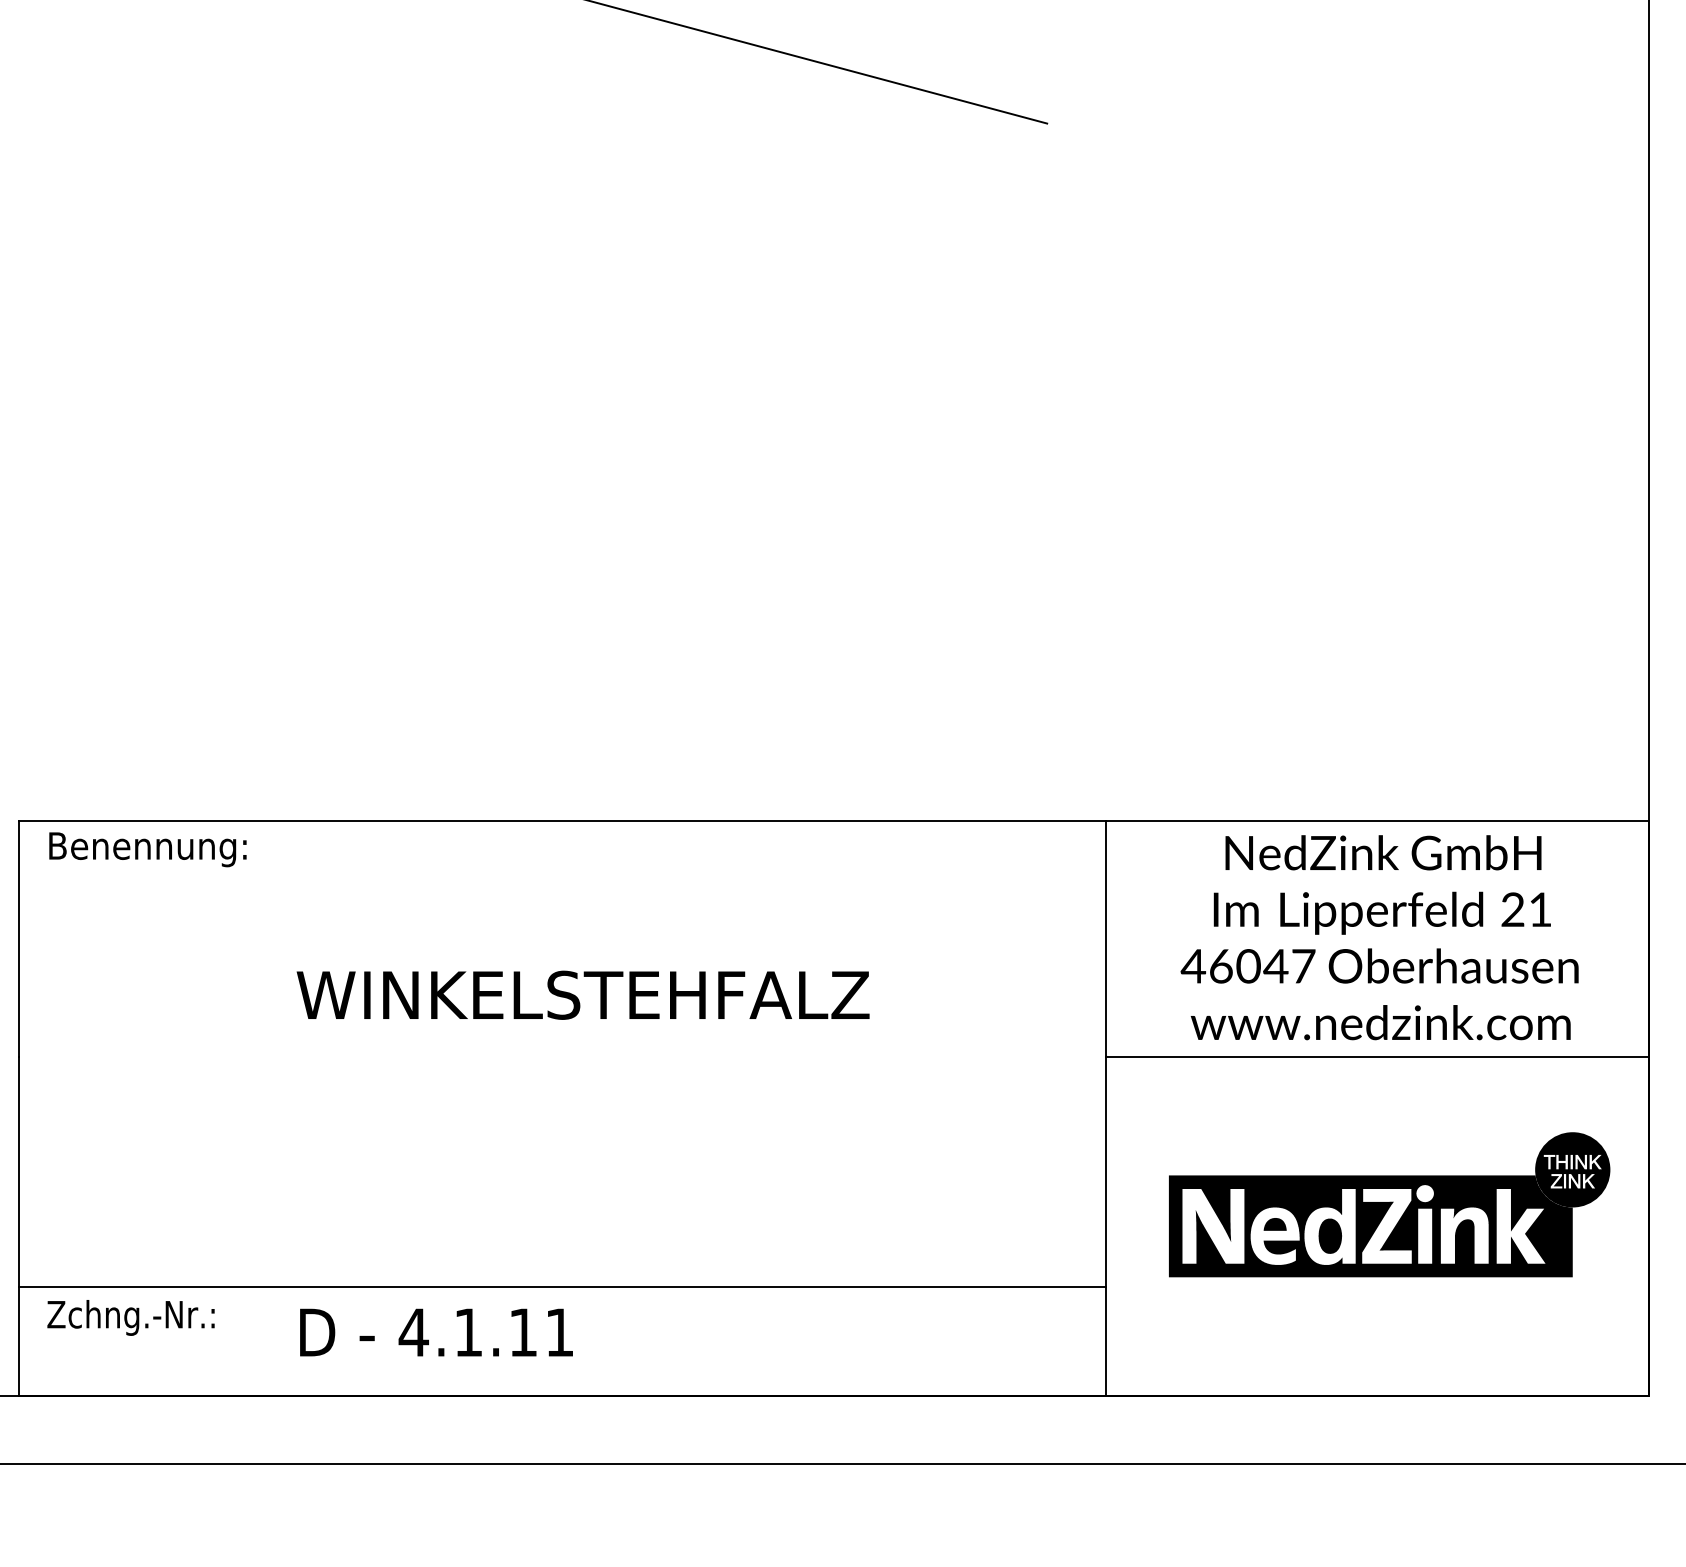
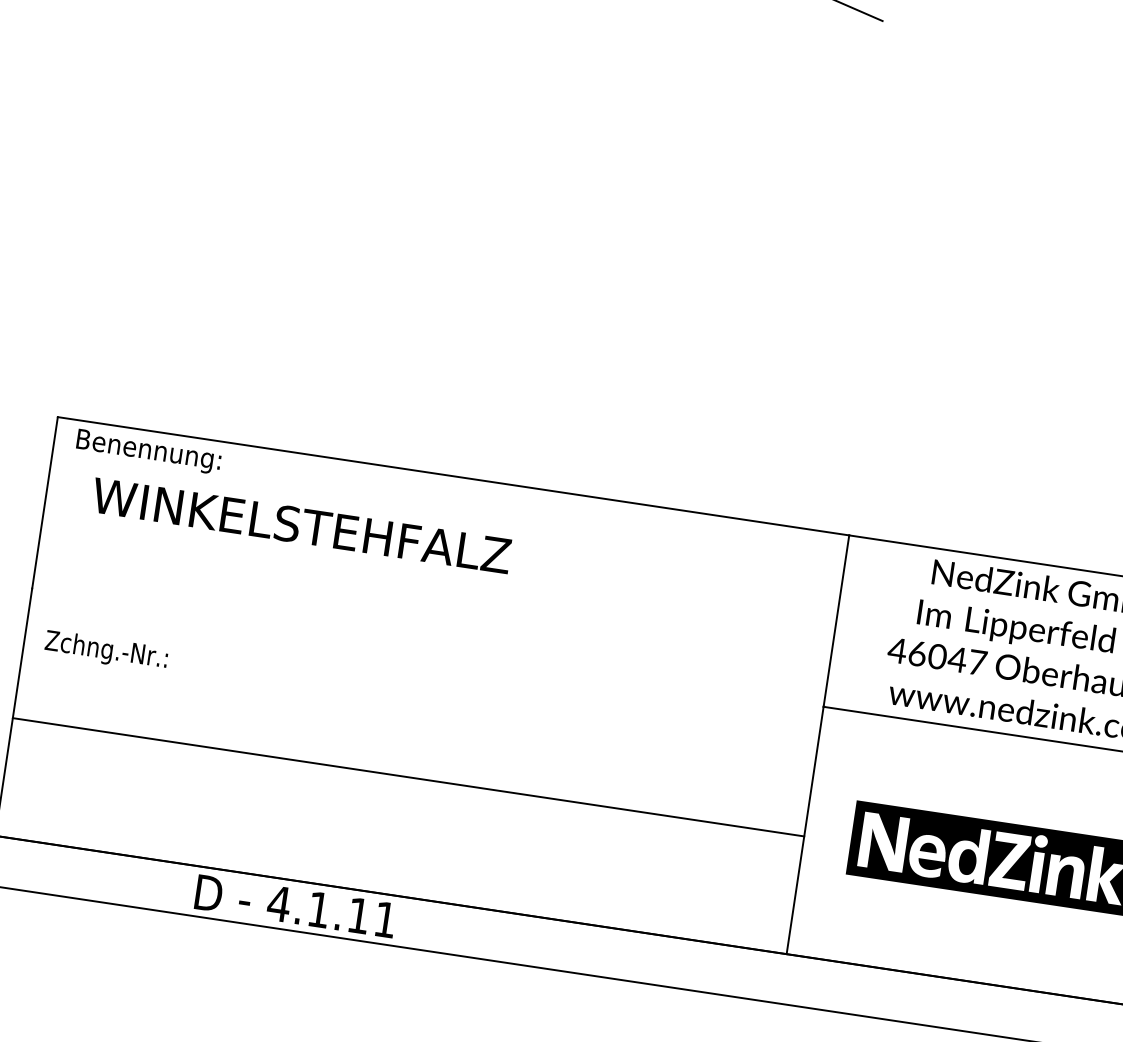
text: (582, 994) -> (301, 525), moved
line: (561, 1287) -> (408, 777), moved
text: (130, 1317) -> (106, 650), moved
text: (436, 1332) -> (295, 906), moved

